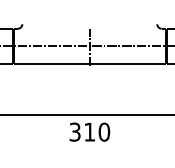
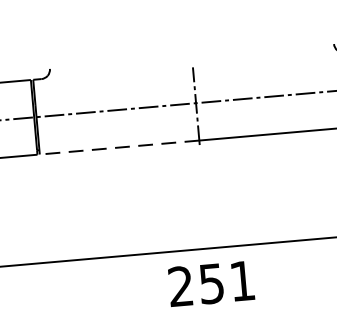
line: (51, 64) -> (118, 148), solid -> dashed
text: (89, 131) -> (211, 282), 310 -> 251

